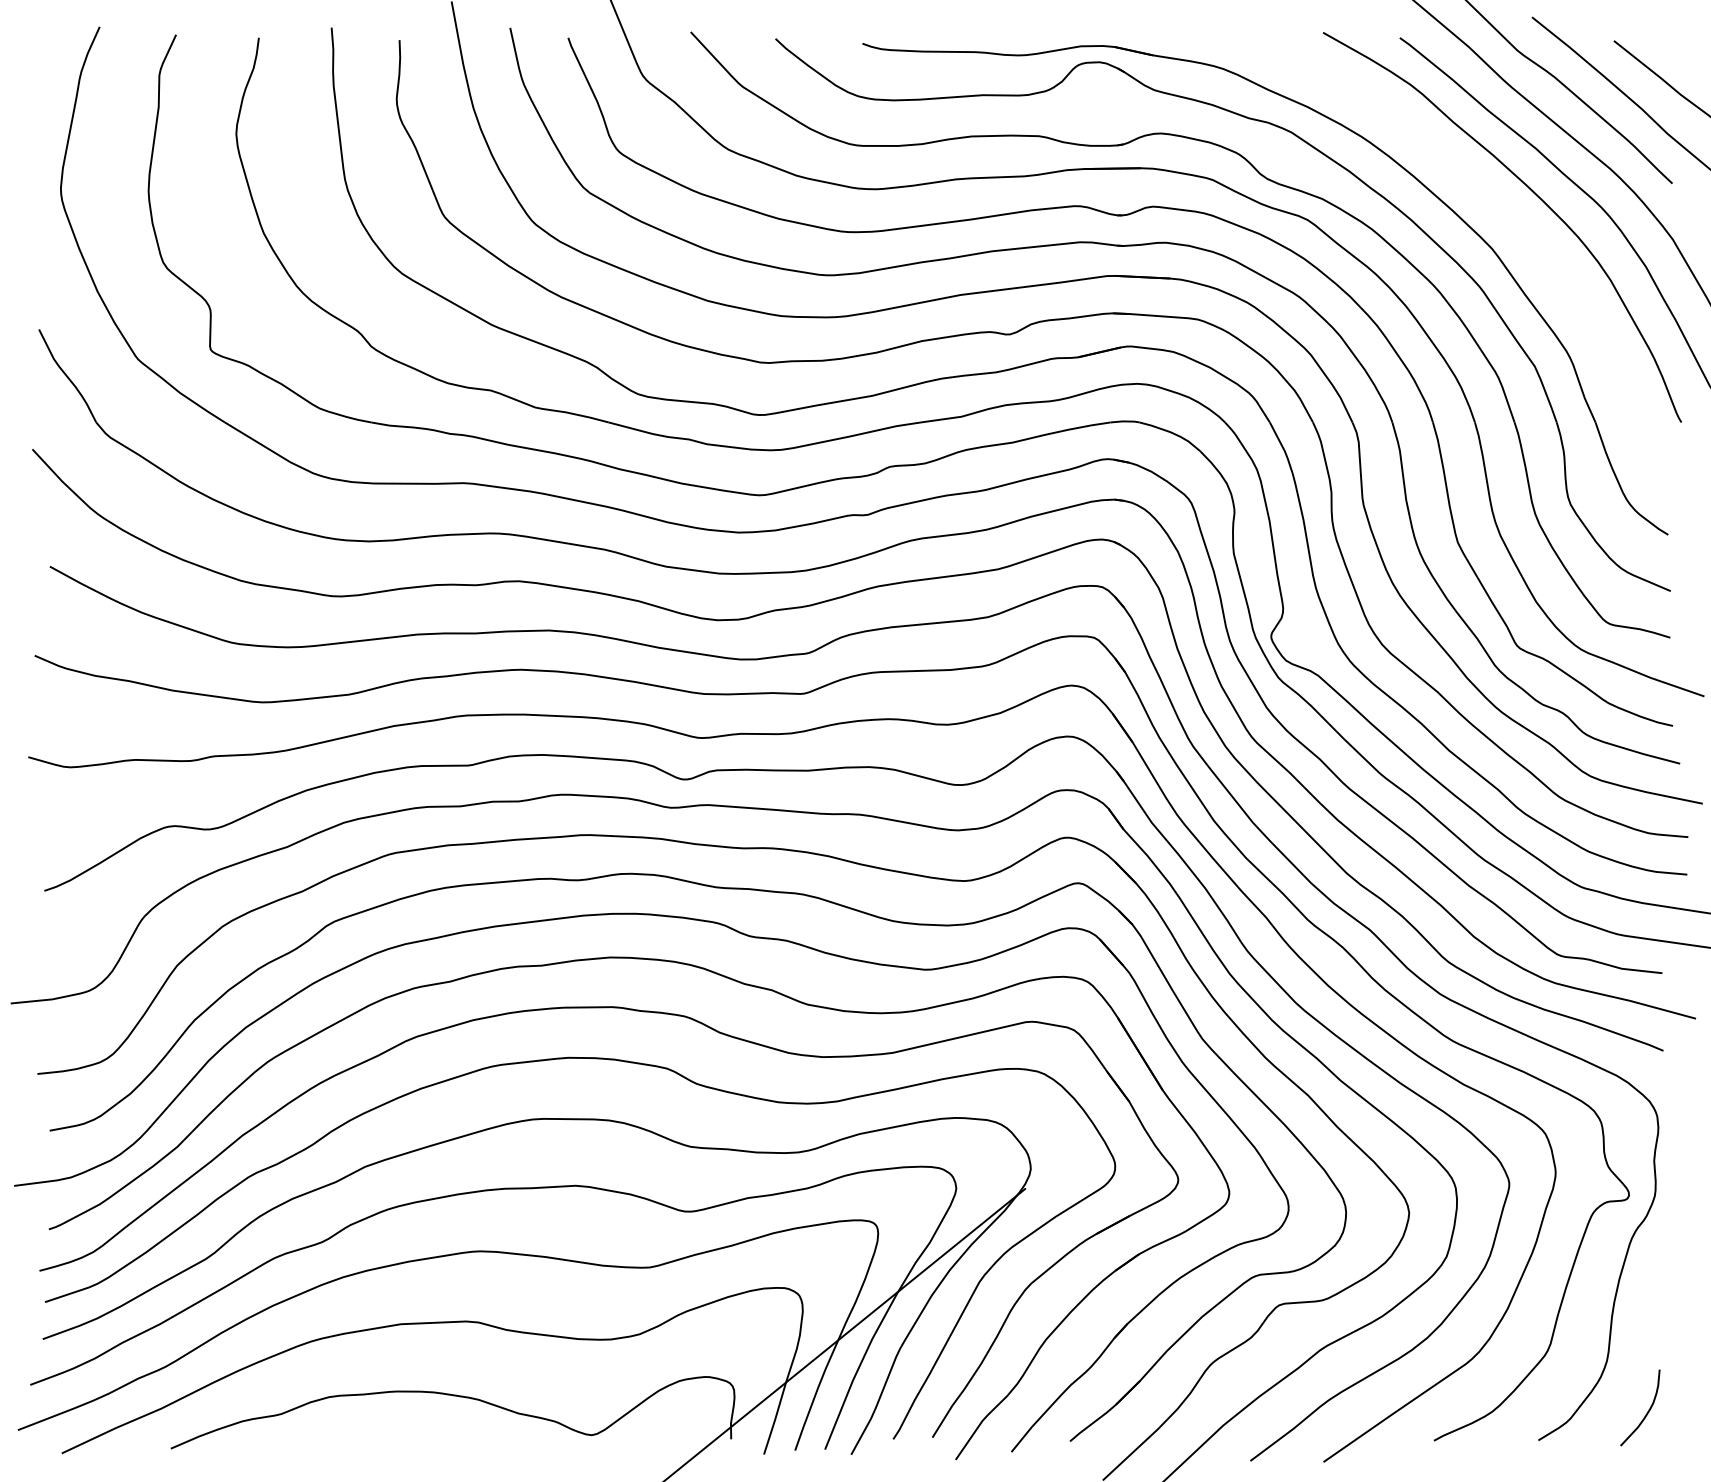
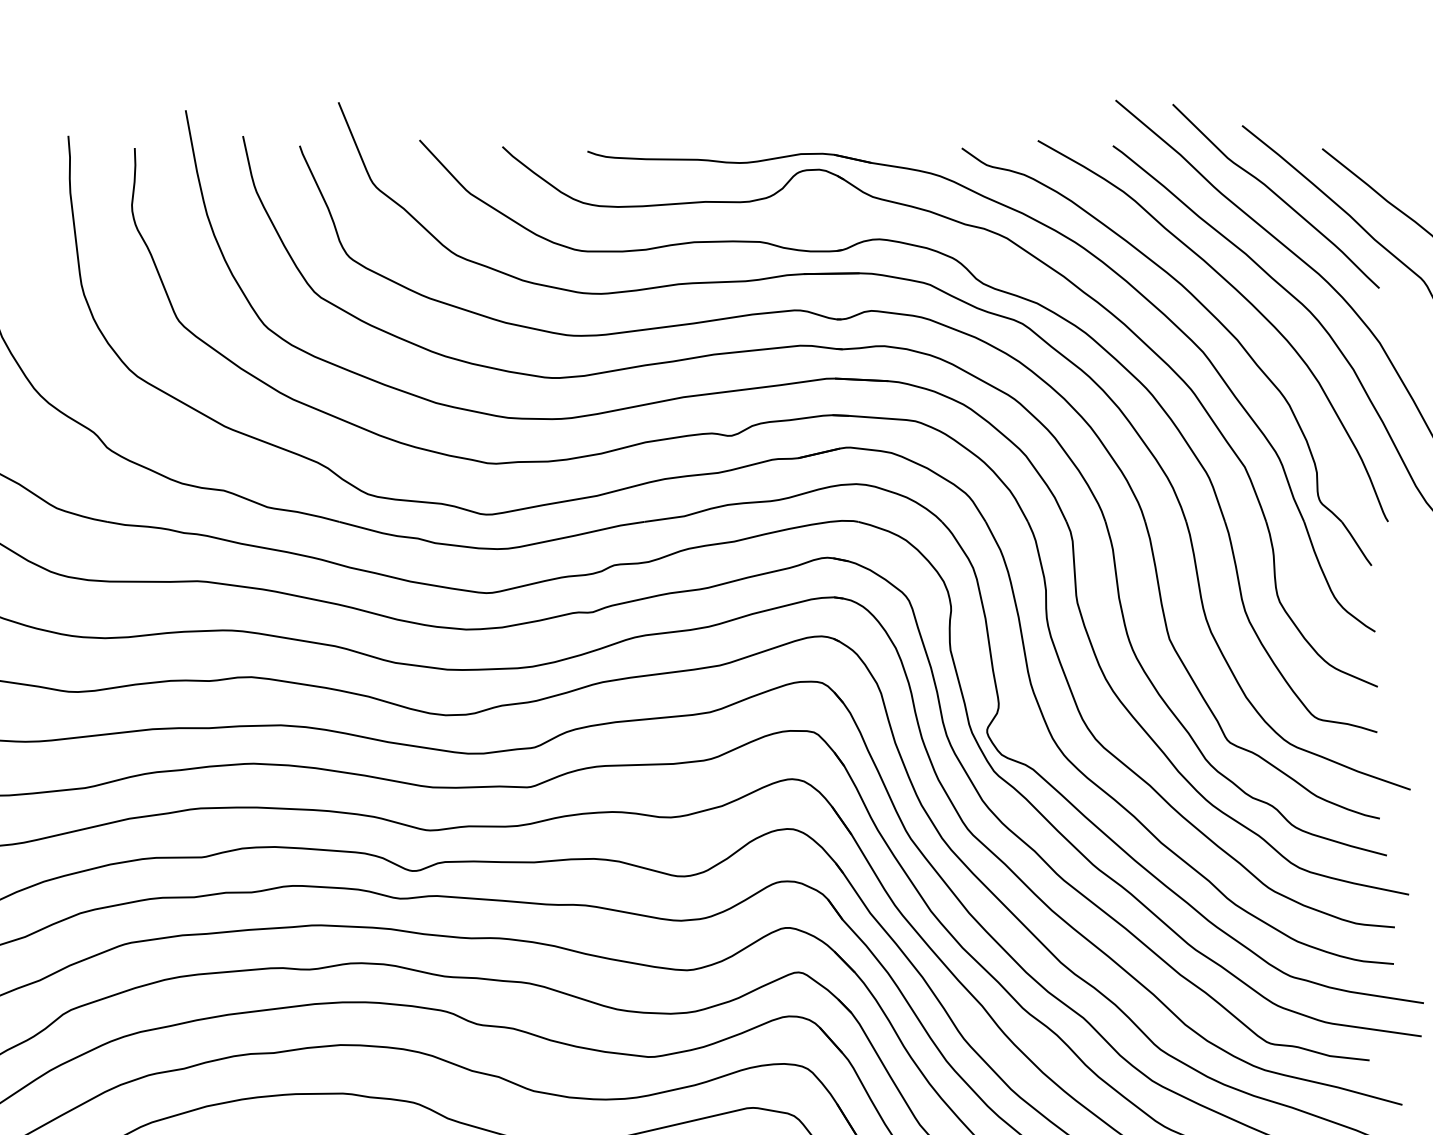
part: (1499, 209) -> (1210, 313), added

